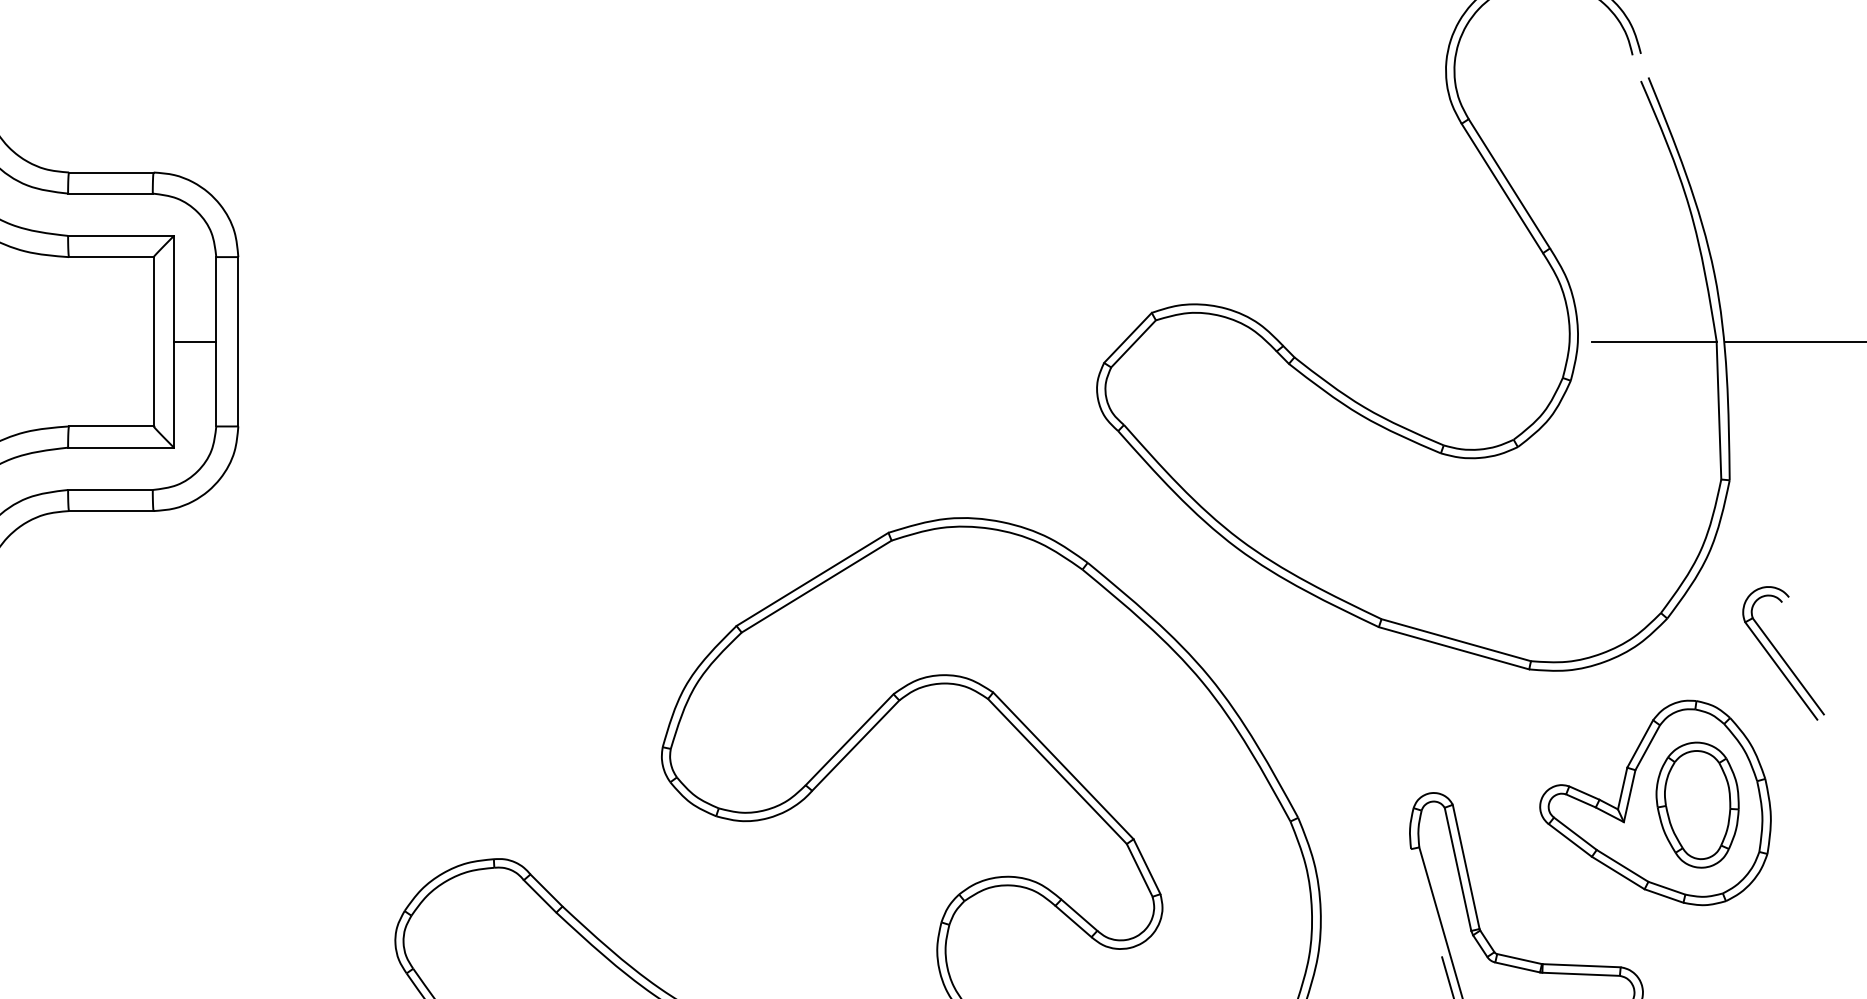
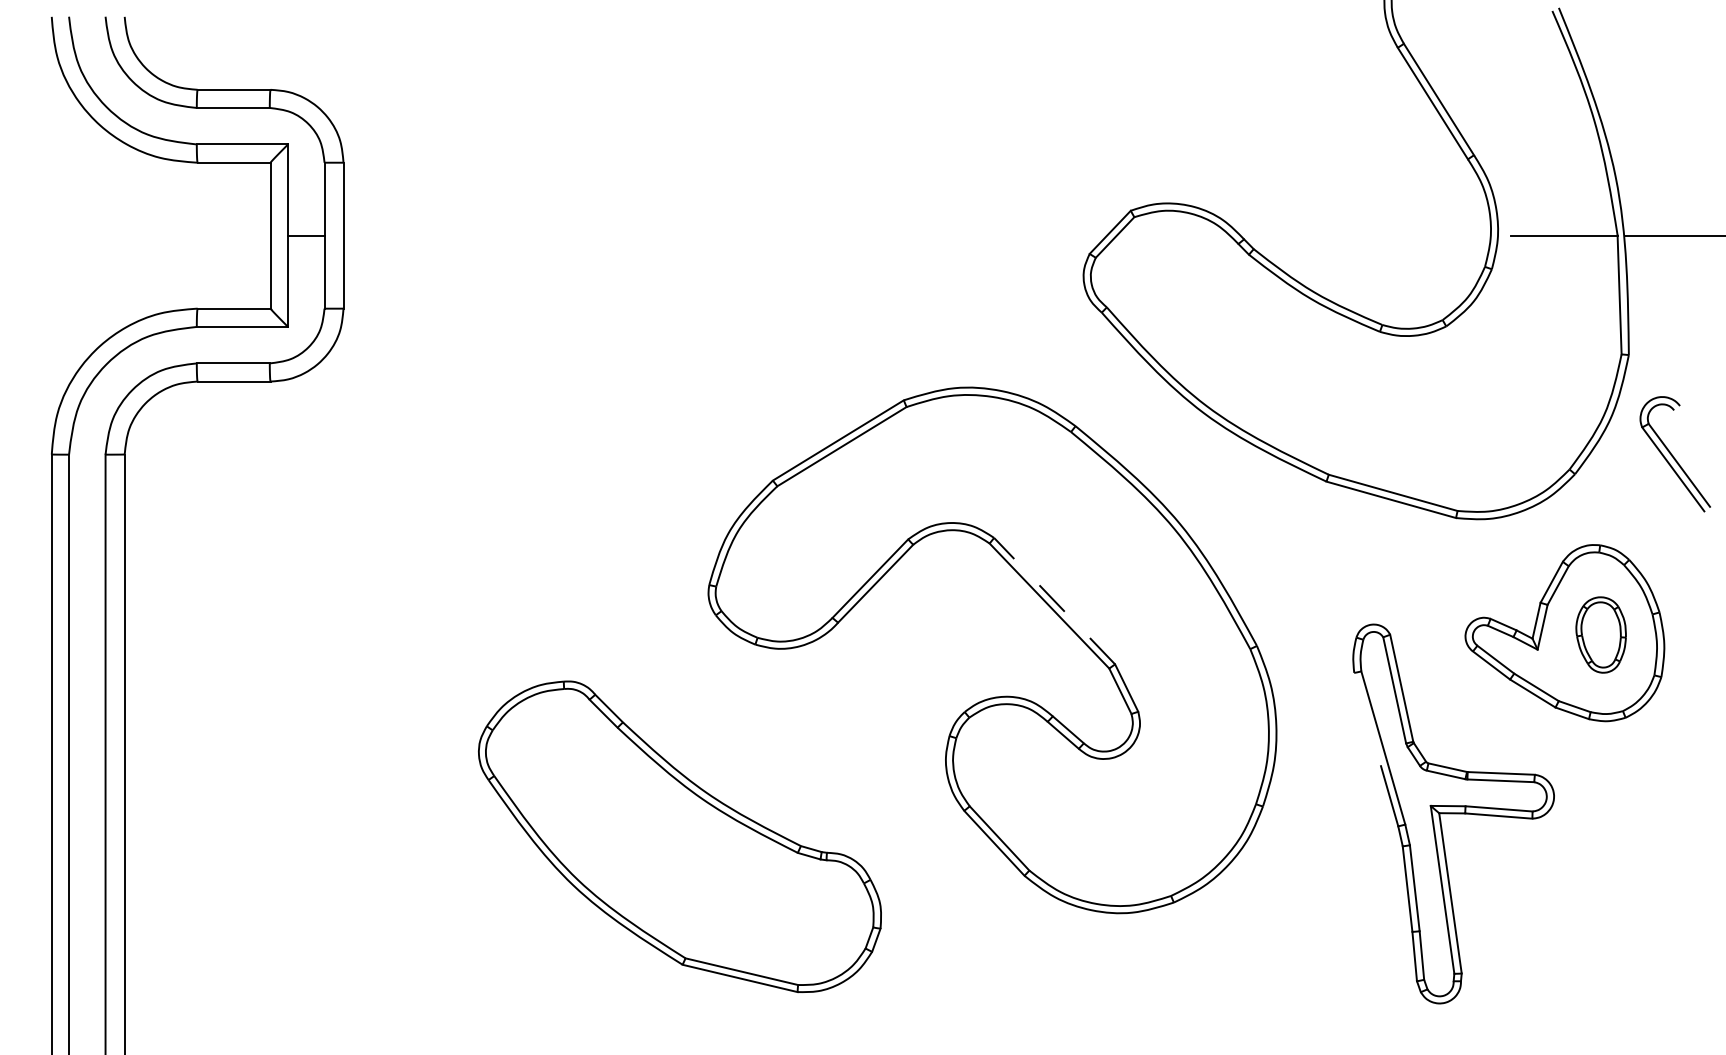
part: (1782, 653) -> (1674, 454), moved
line: (1063, 765) -> (1054, 600), solid -> dashed
part: (1696, 804) -> (1600, 634), size x0.7

